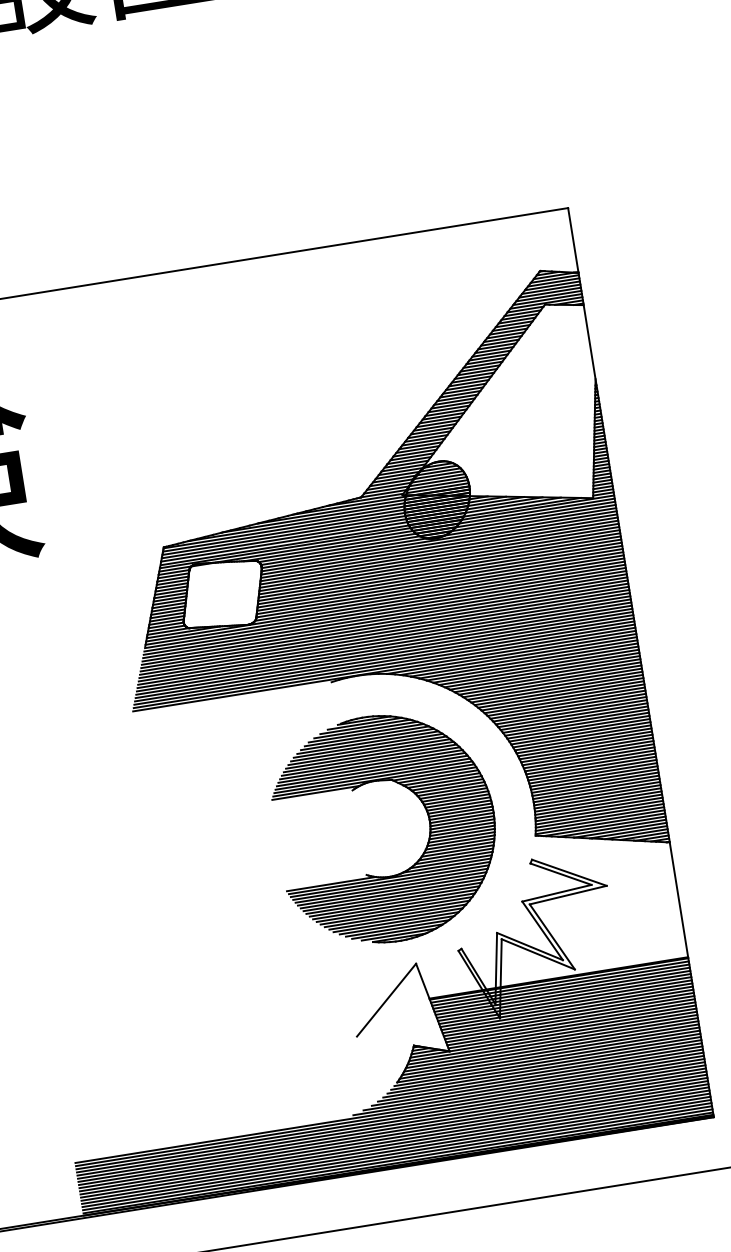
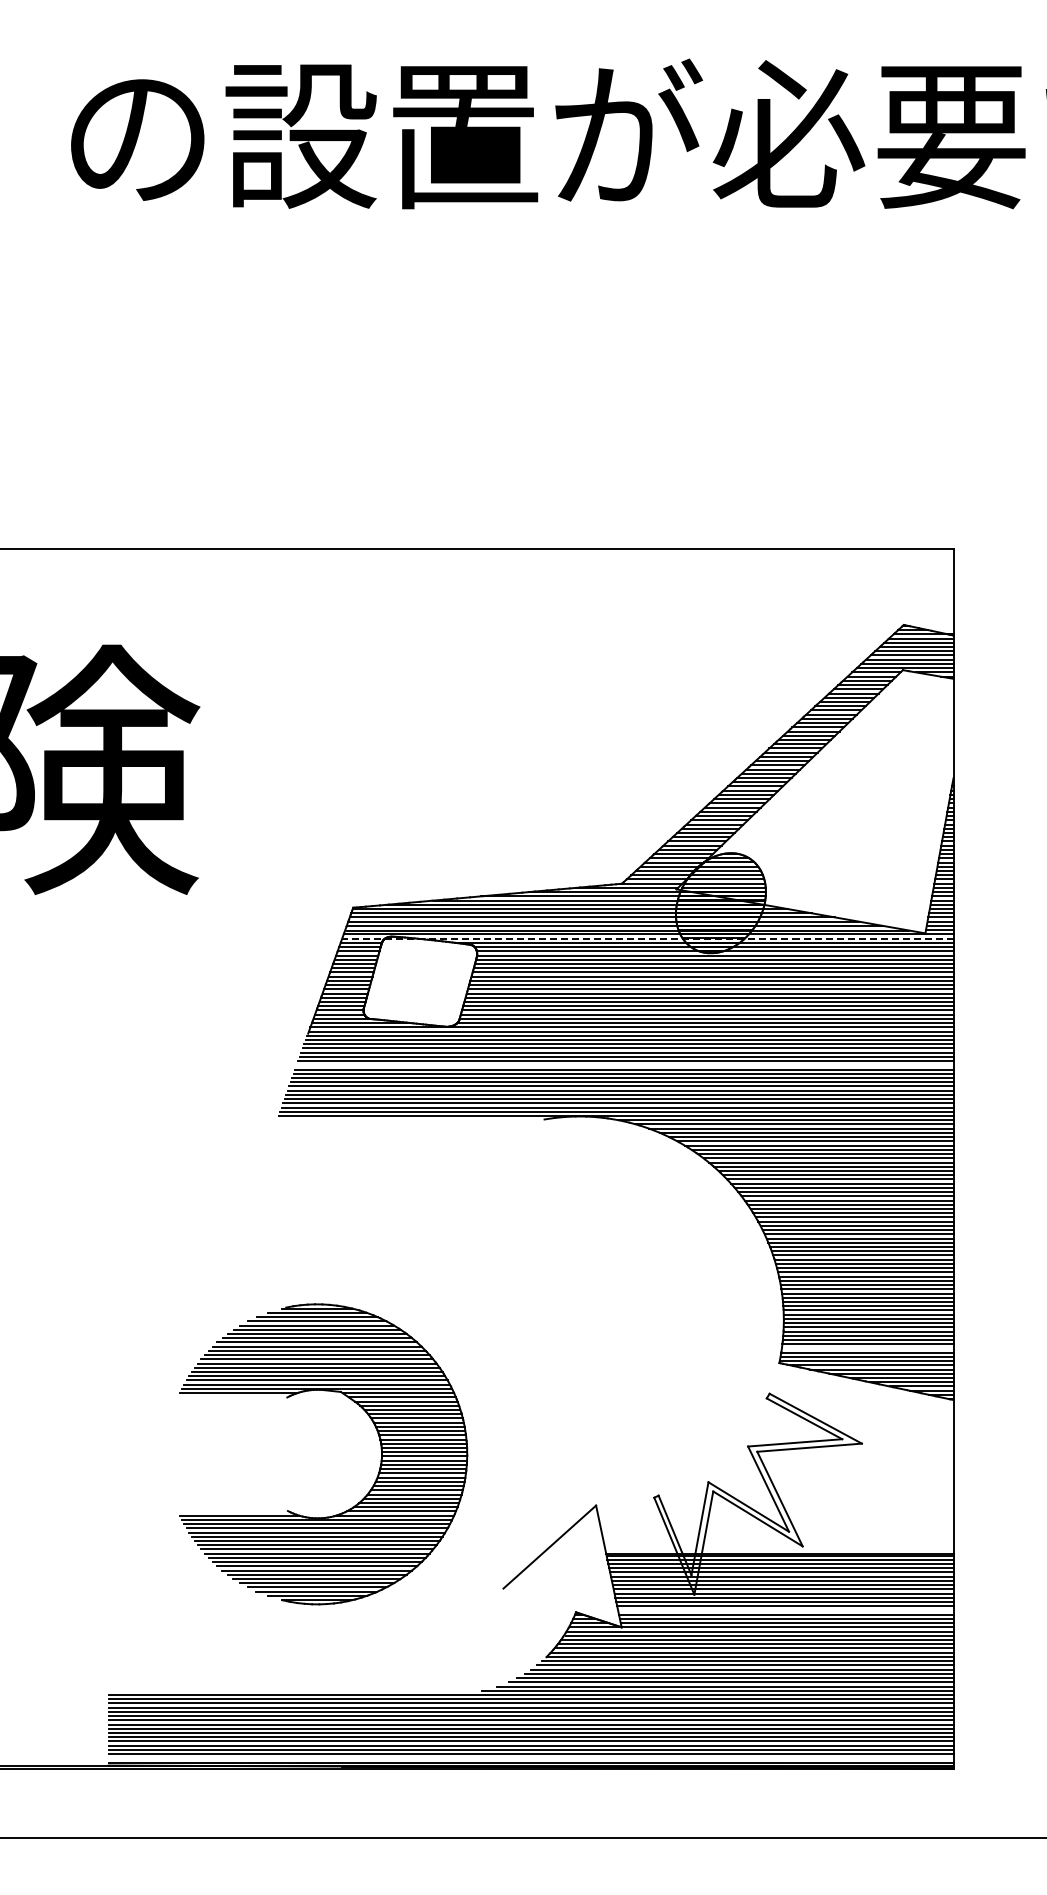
line: (386, 535) -> (647, 938), solid -> dashed
line: (384, 632) -> (624, 1065), removed
line: (599, 814) -> (867, 1348), removed
part: (429, 825) -> (380, 1459), moved
line: (569, 1019) -> (785, 1610), removed
line: (397, 1159) -> (530, 1758), removed

